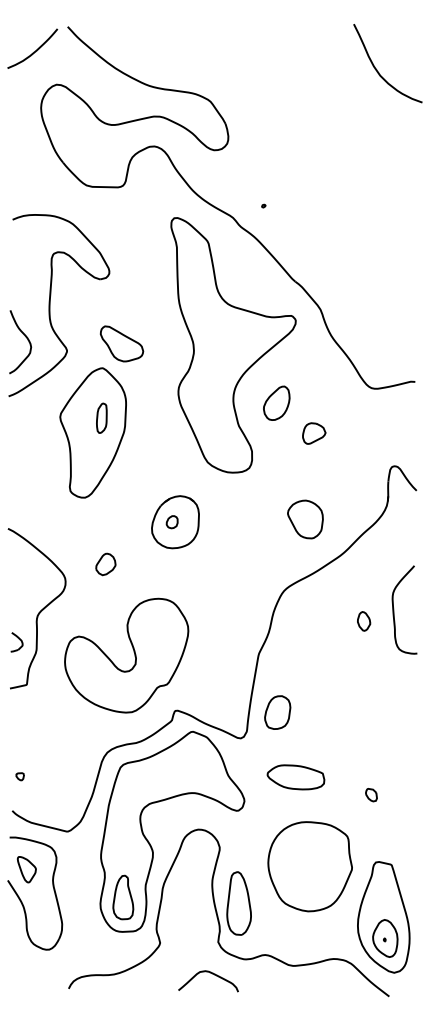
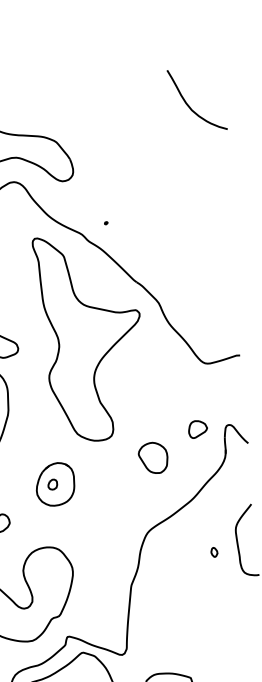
part: (276, 402) -> (129, 381), removed
part: (314, 433) -> (198, 429), moved
part: (305, 519) -> (153, 458), moved
part: (364, 621) -> (214, 552), size x0.6
part: (277, 712) -> (150, 631), removed

